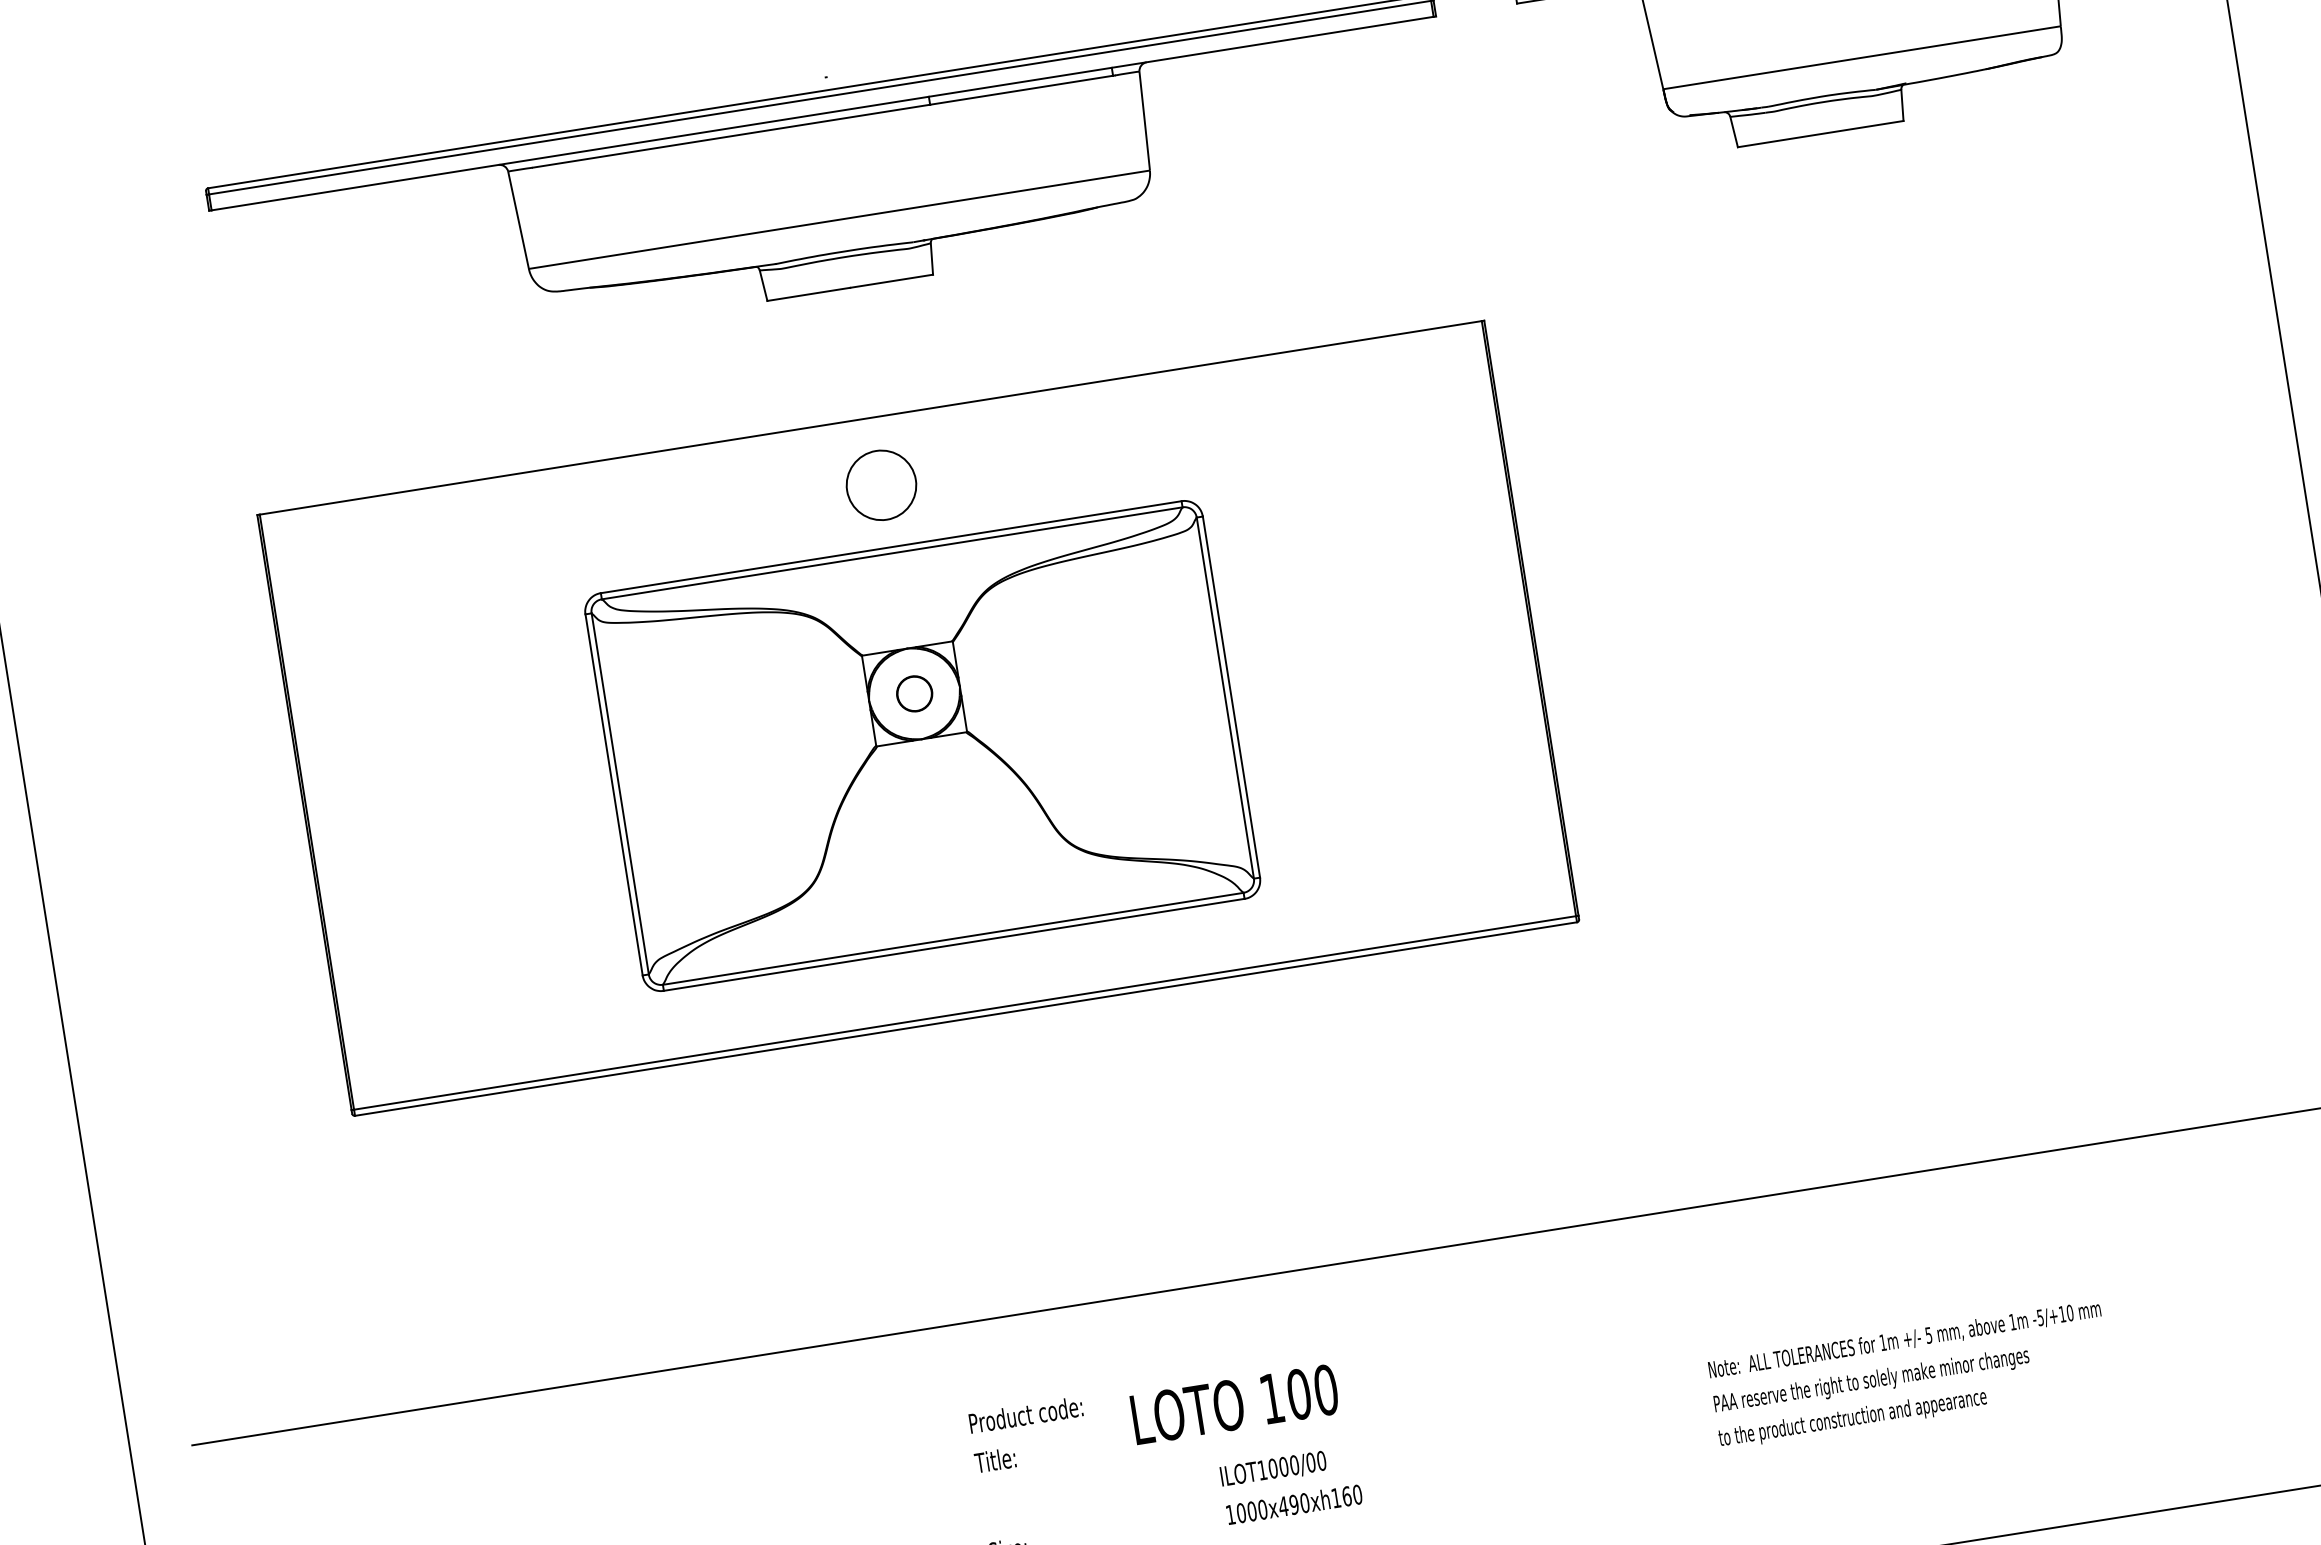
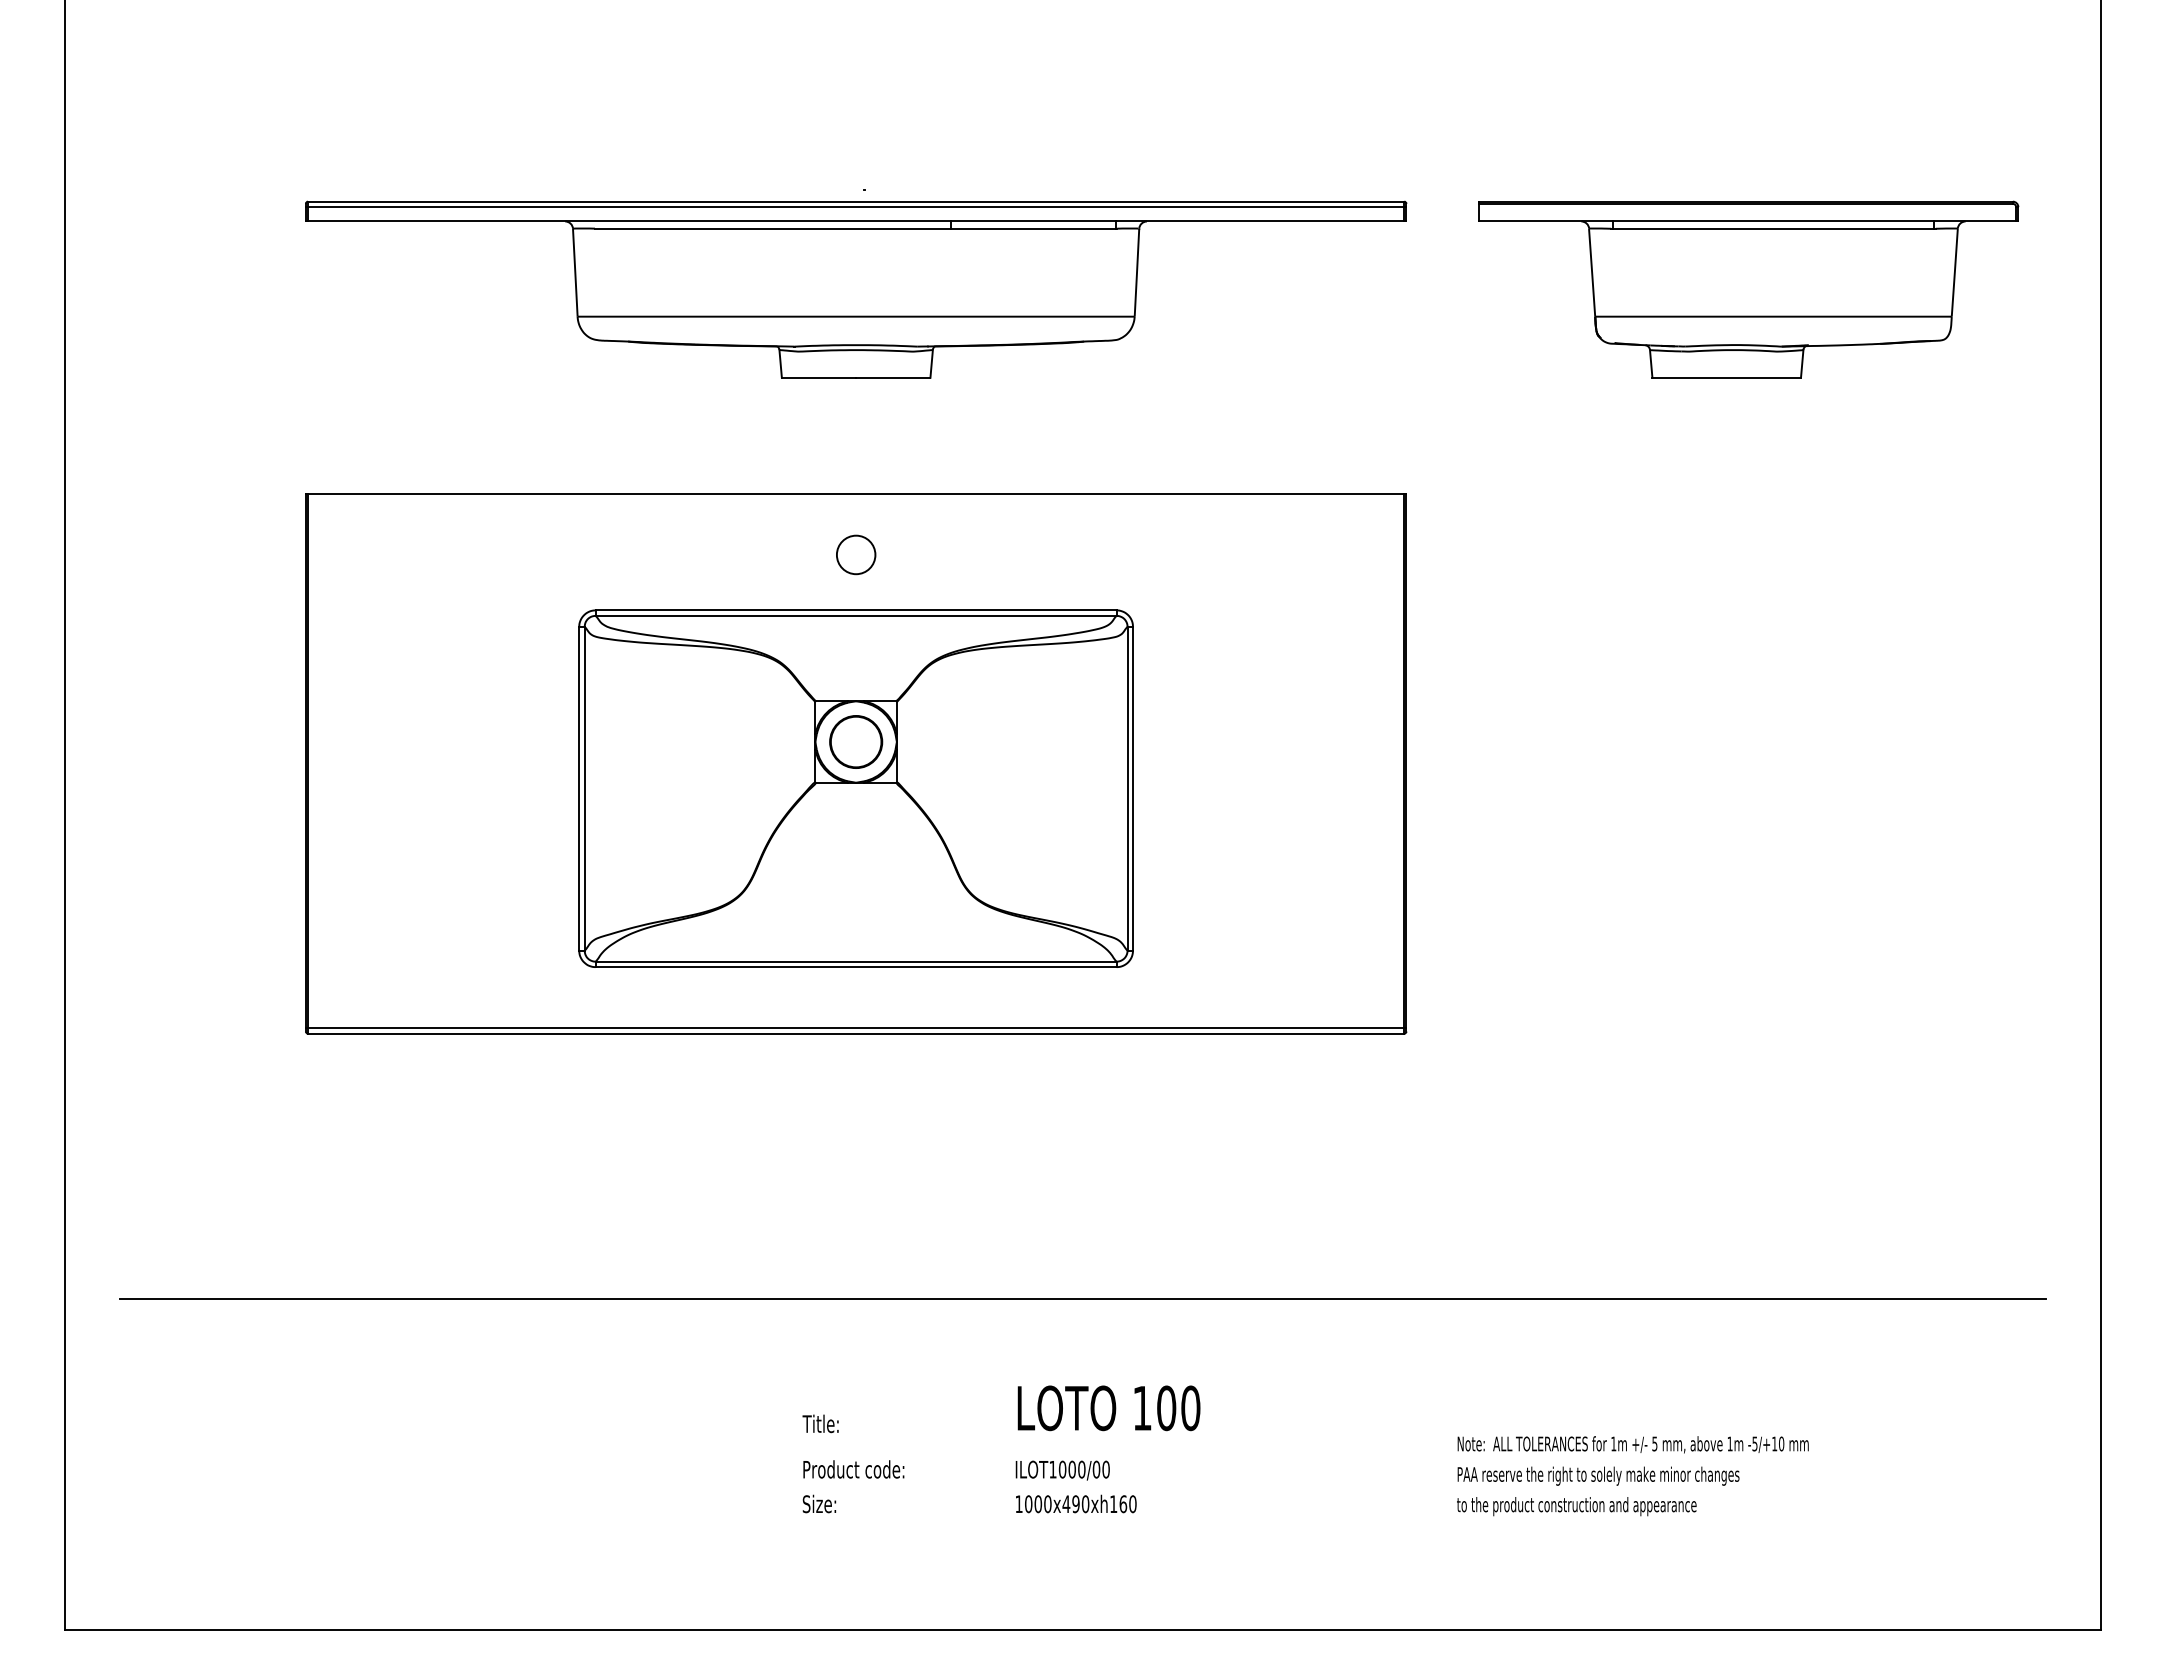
circle: (880, 484) -> (855, 554), size x0.62
circle: (914, 693) -> (856, 741), size x1.67
text: (1234, 1404) -> (1108, 1408), moved
text: (1025, 1415) -> (853, 1469), moved

